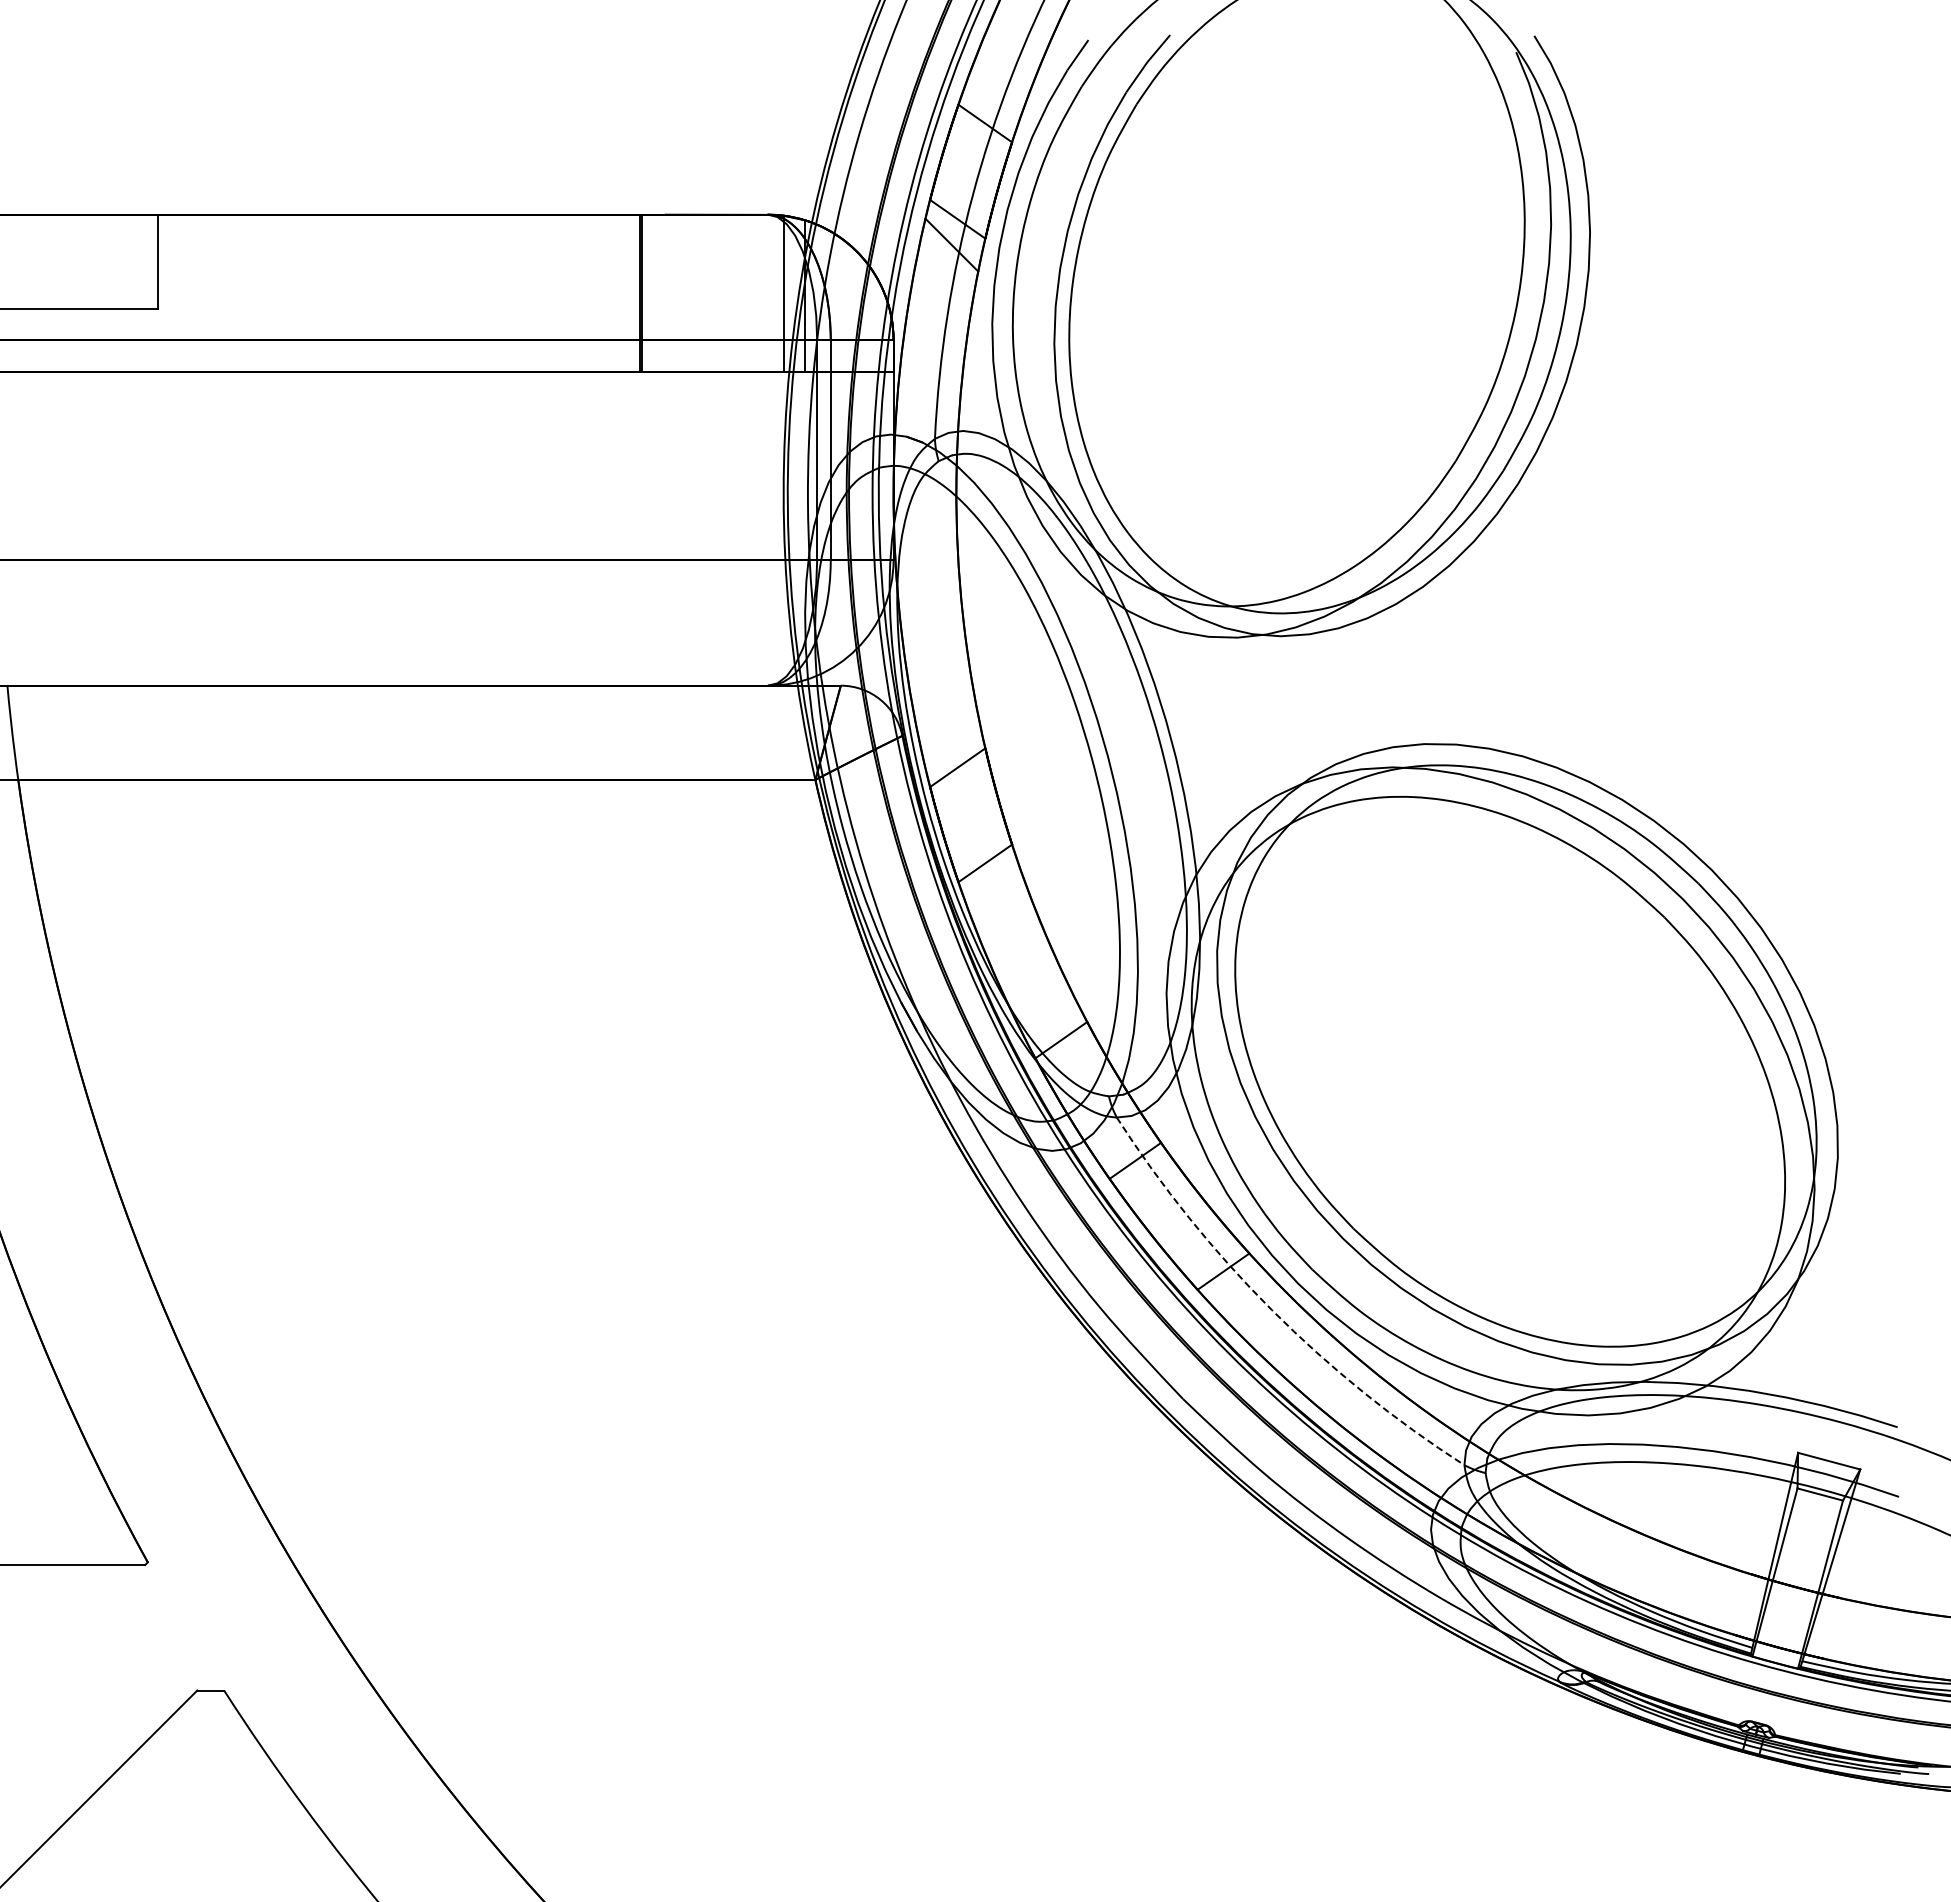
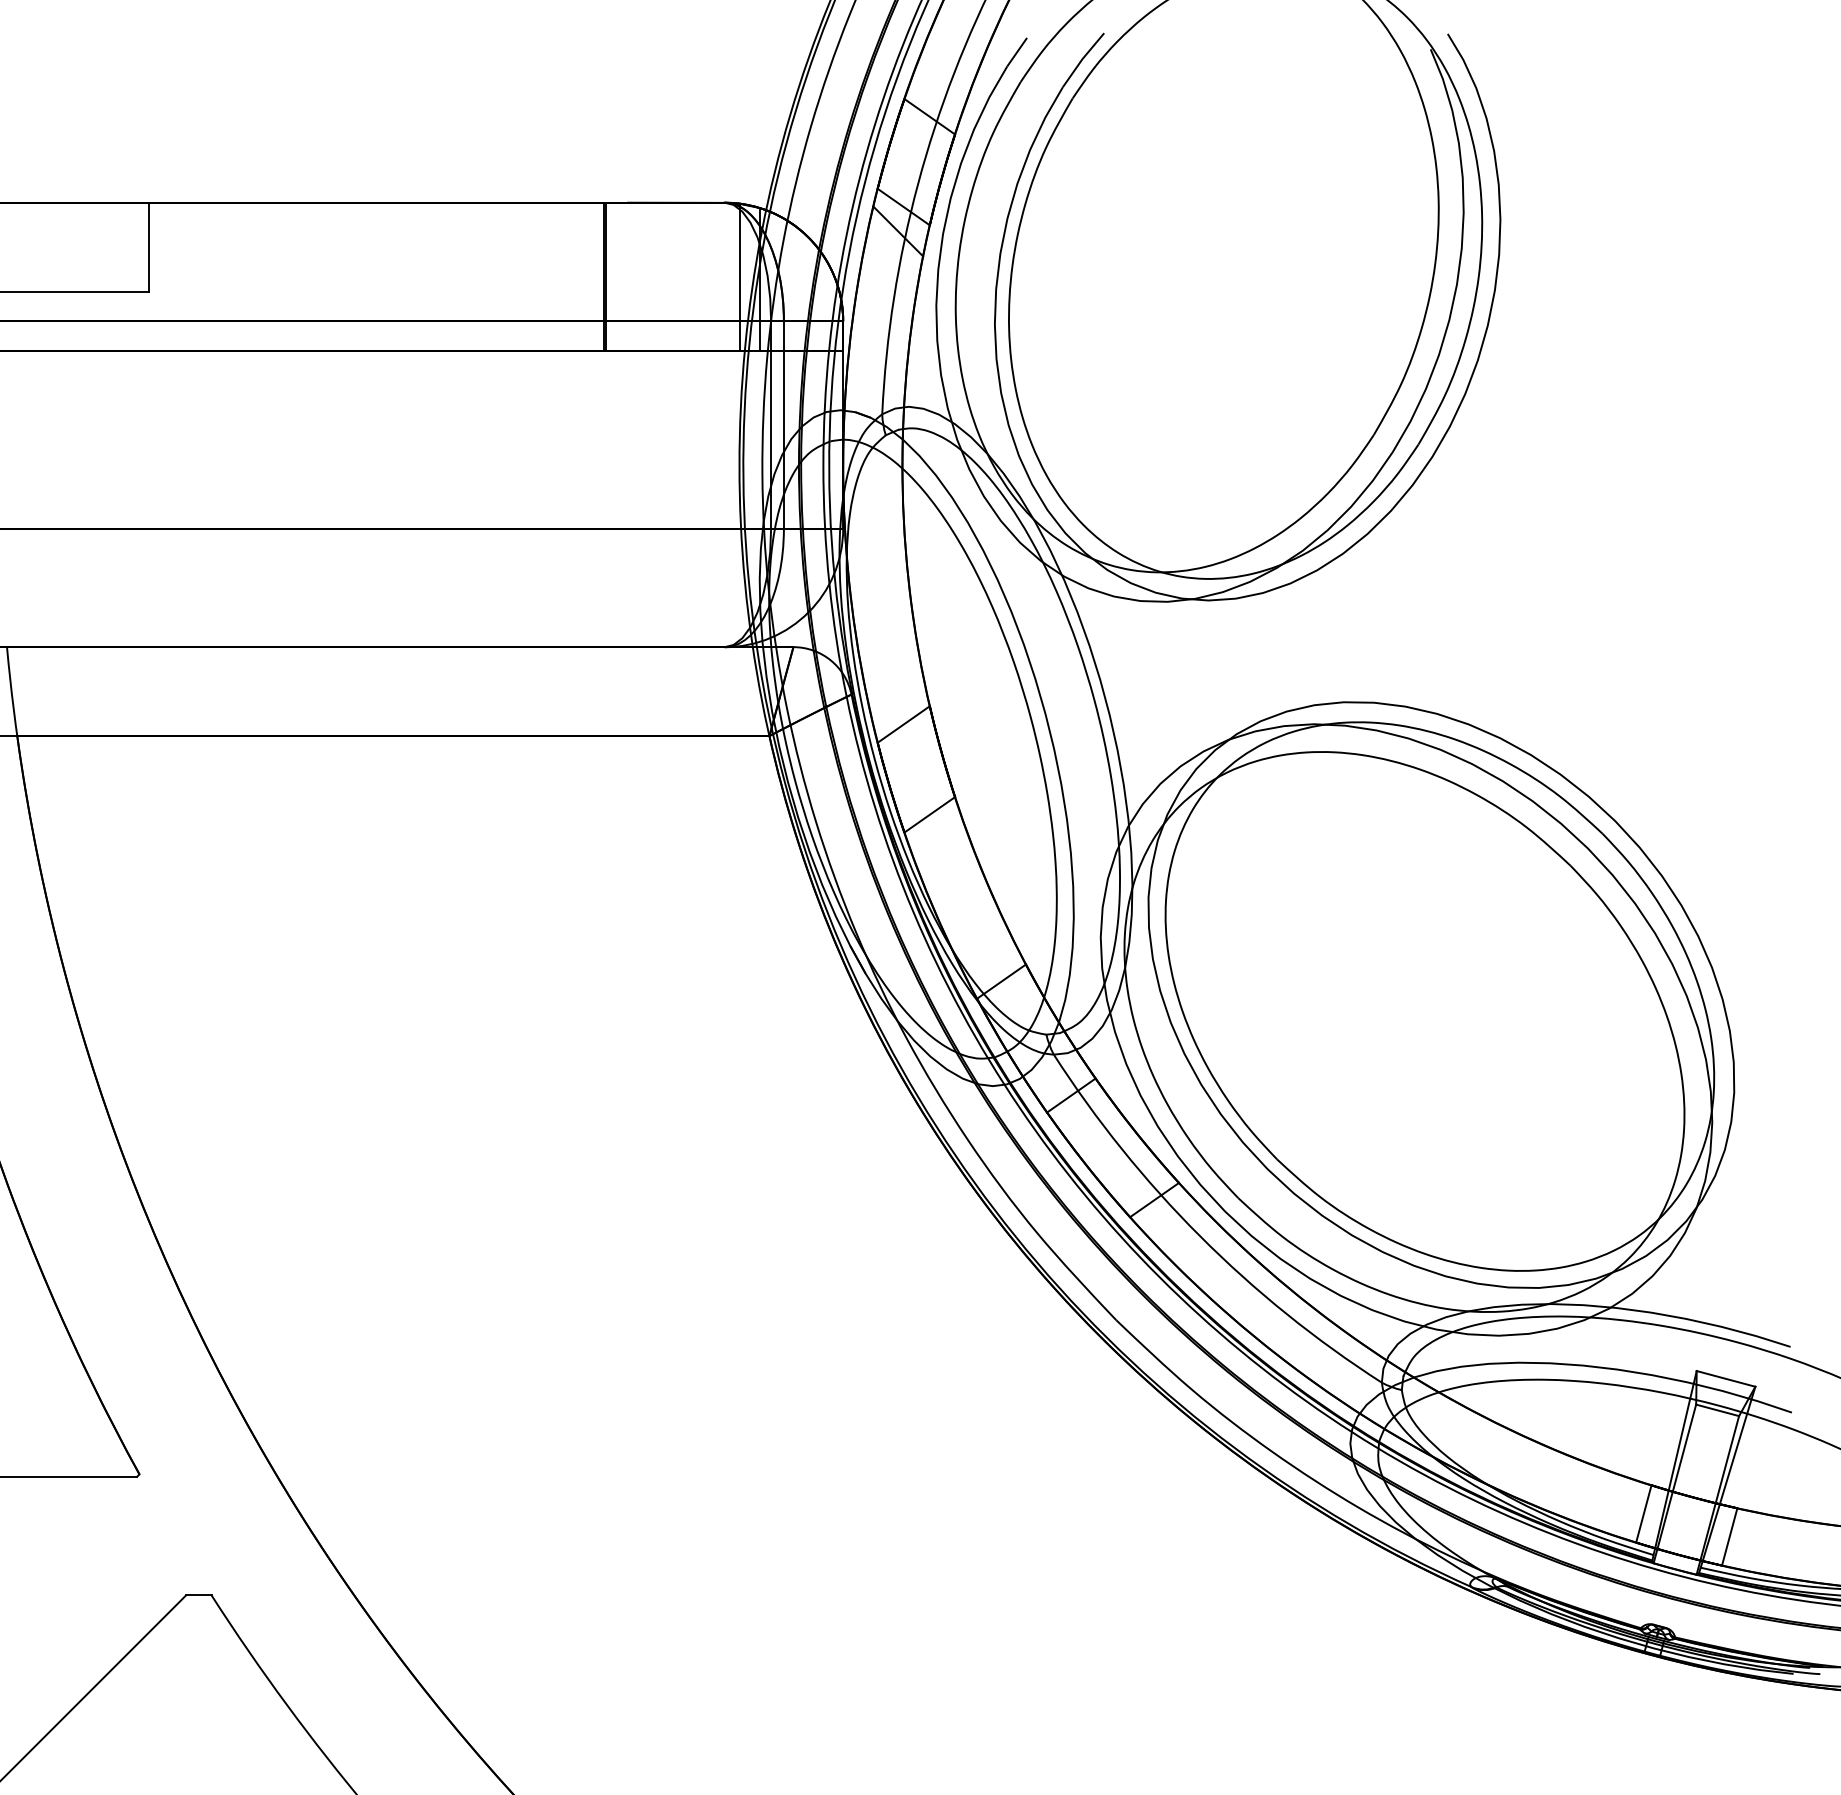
arc: (1271, 1310) -> (1199, 1236), dashed -> solid
line: (1741, 1603) -> (1643, 1513), added
line: (1832, 1628) -> (1729, 1536), added

